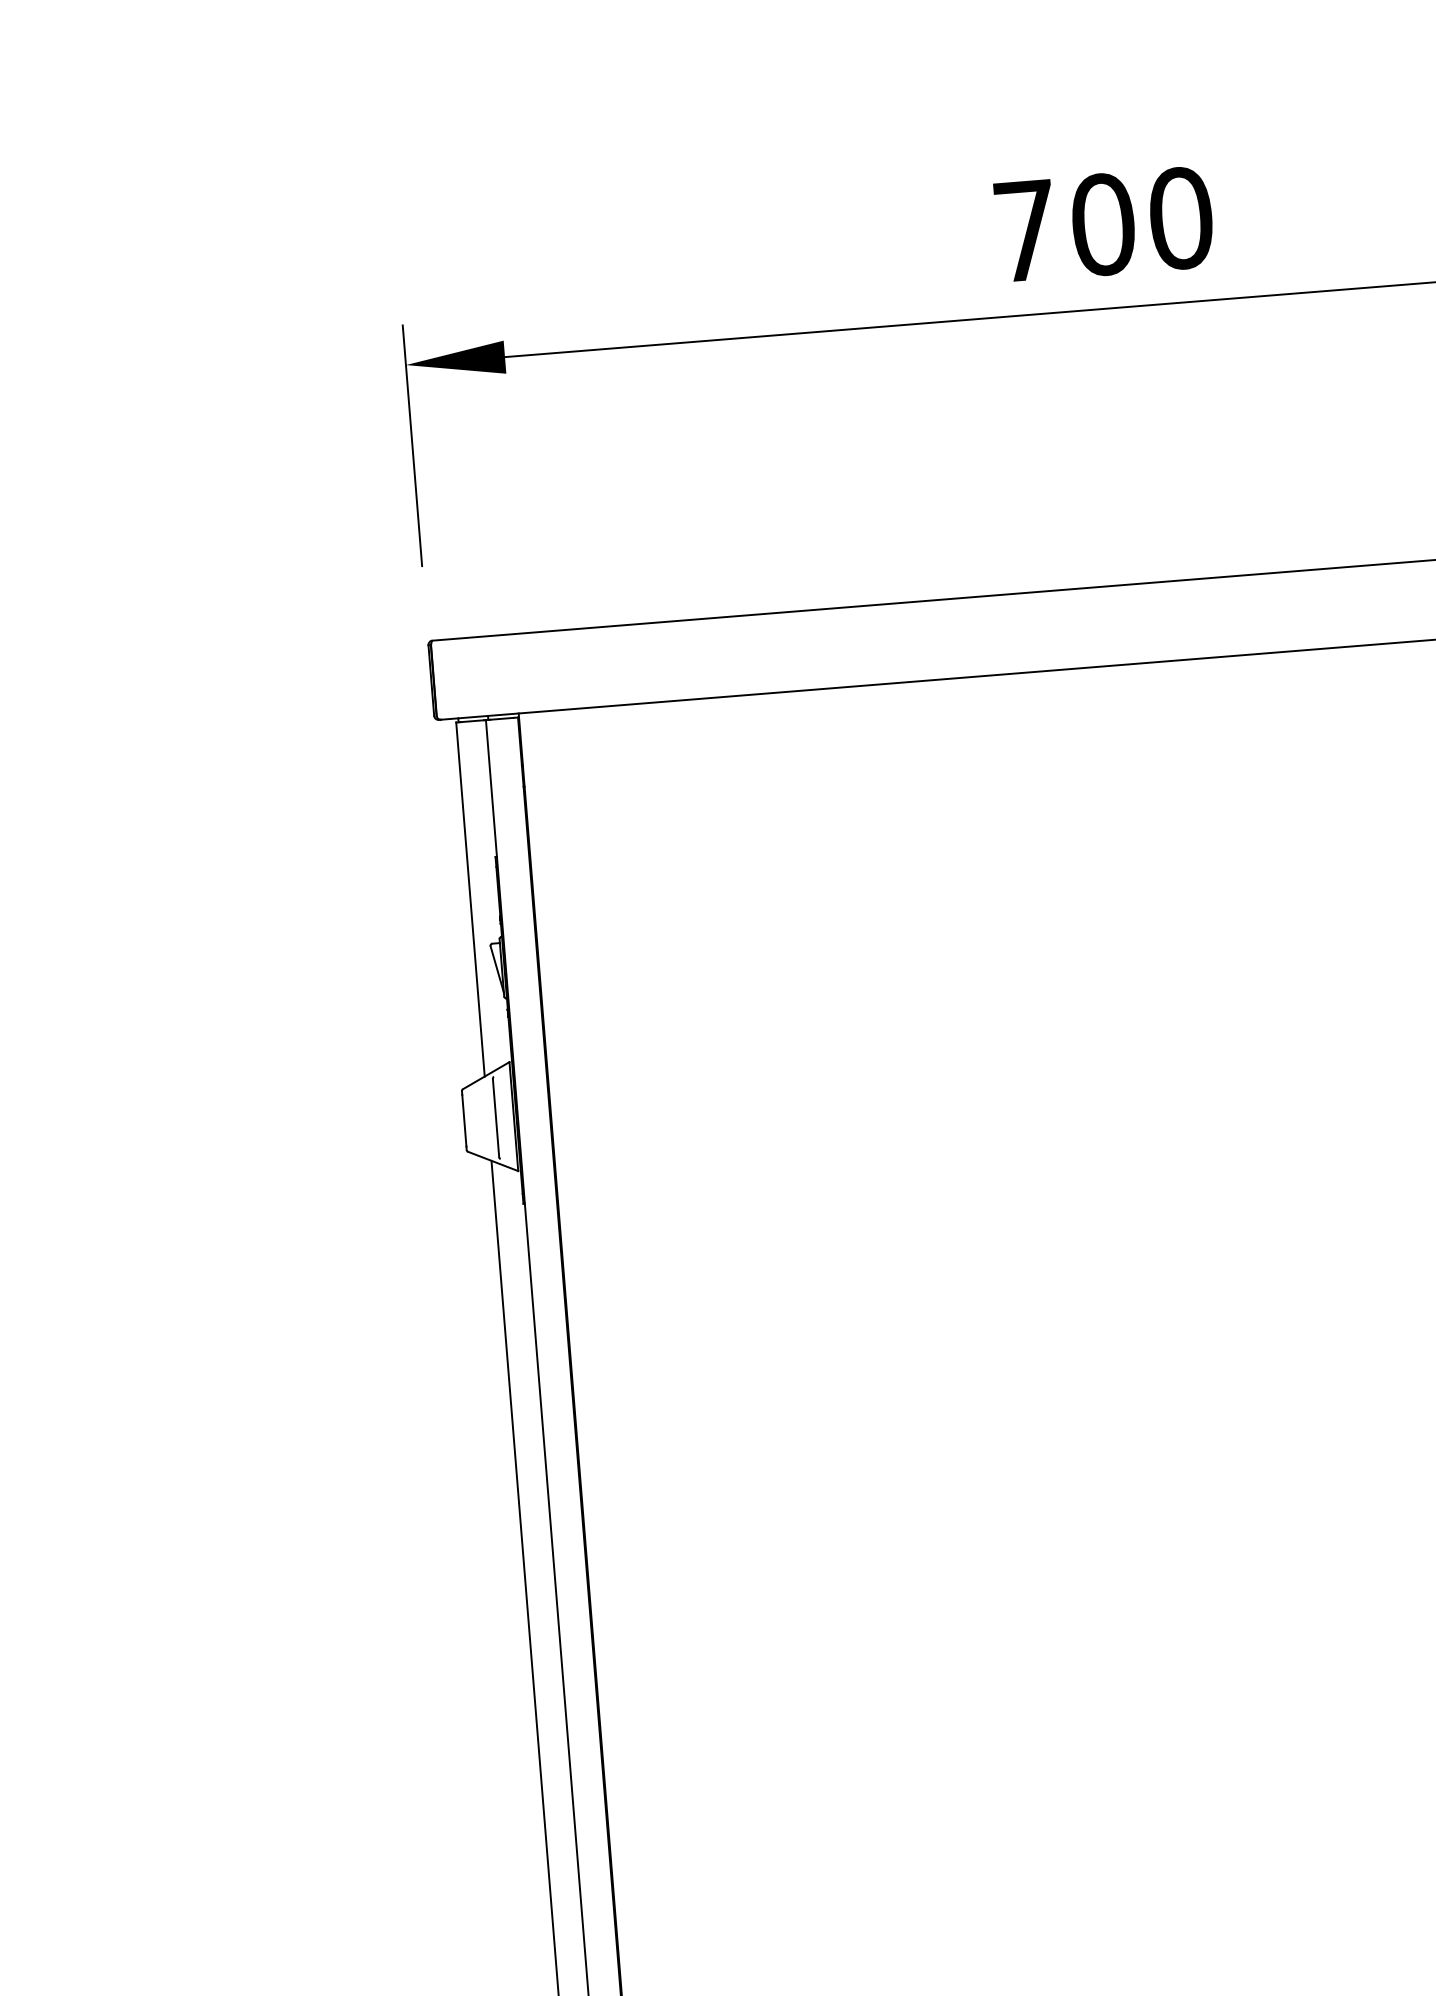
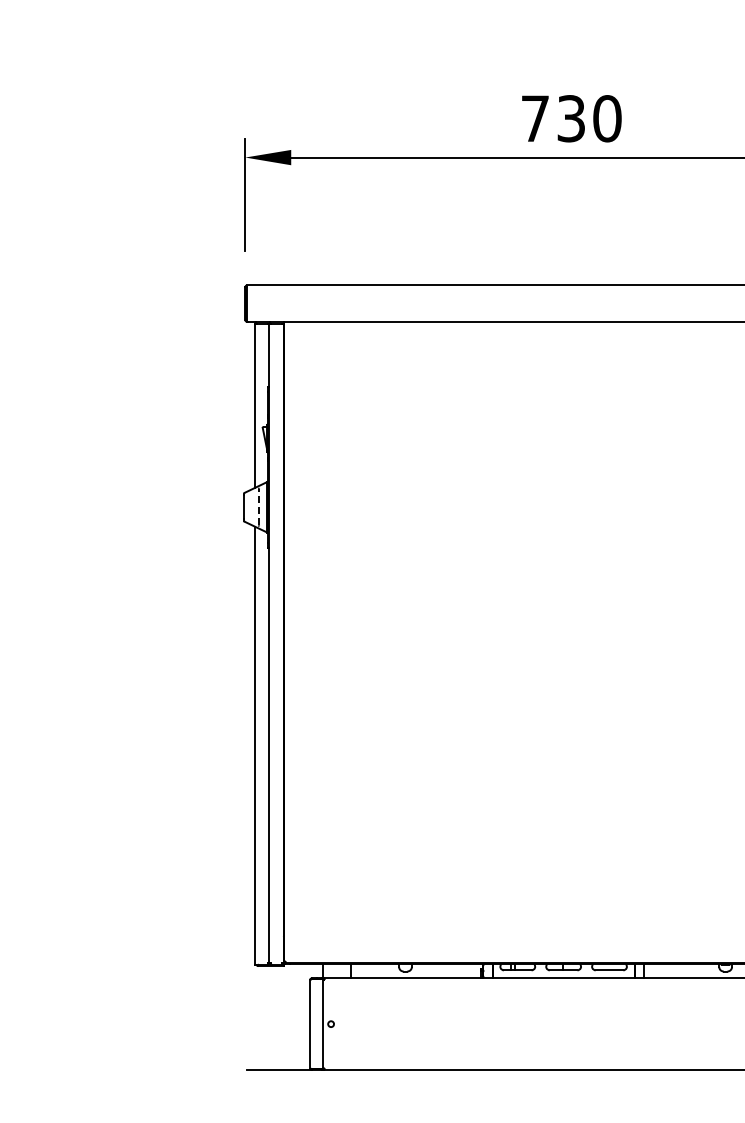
text: (1103, 224) -> (571, 118), 700 -> 730
line: (494, 1116) -> (258, 506), solid -> dashed

